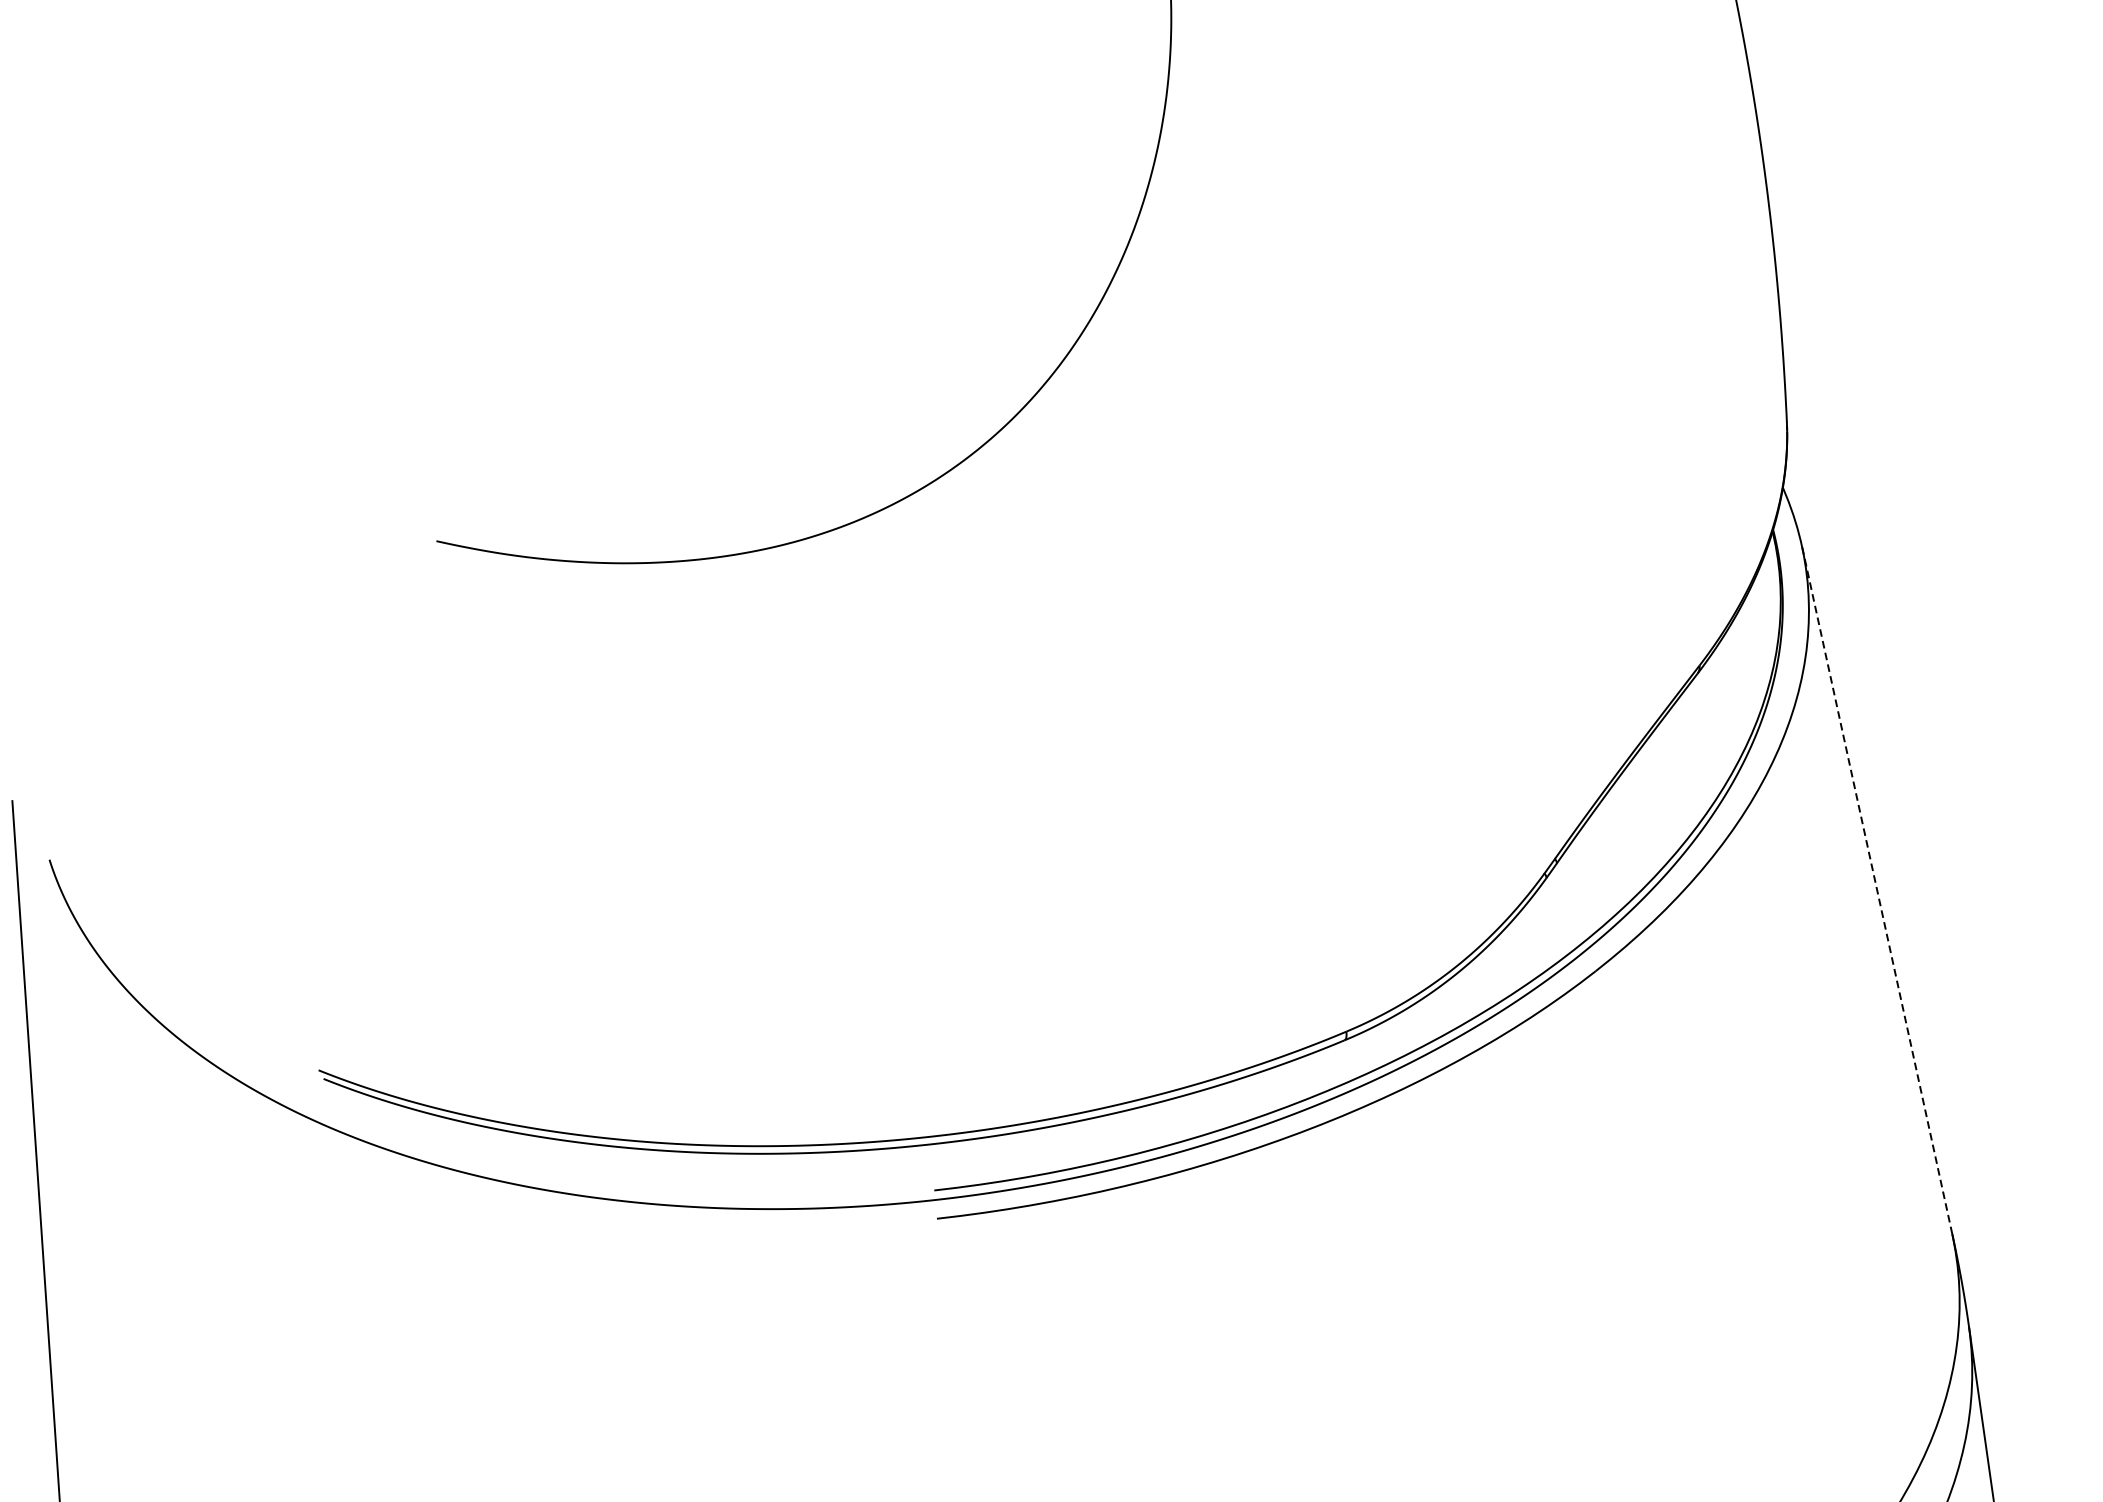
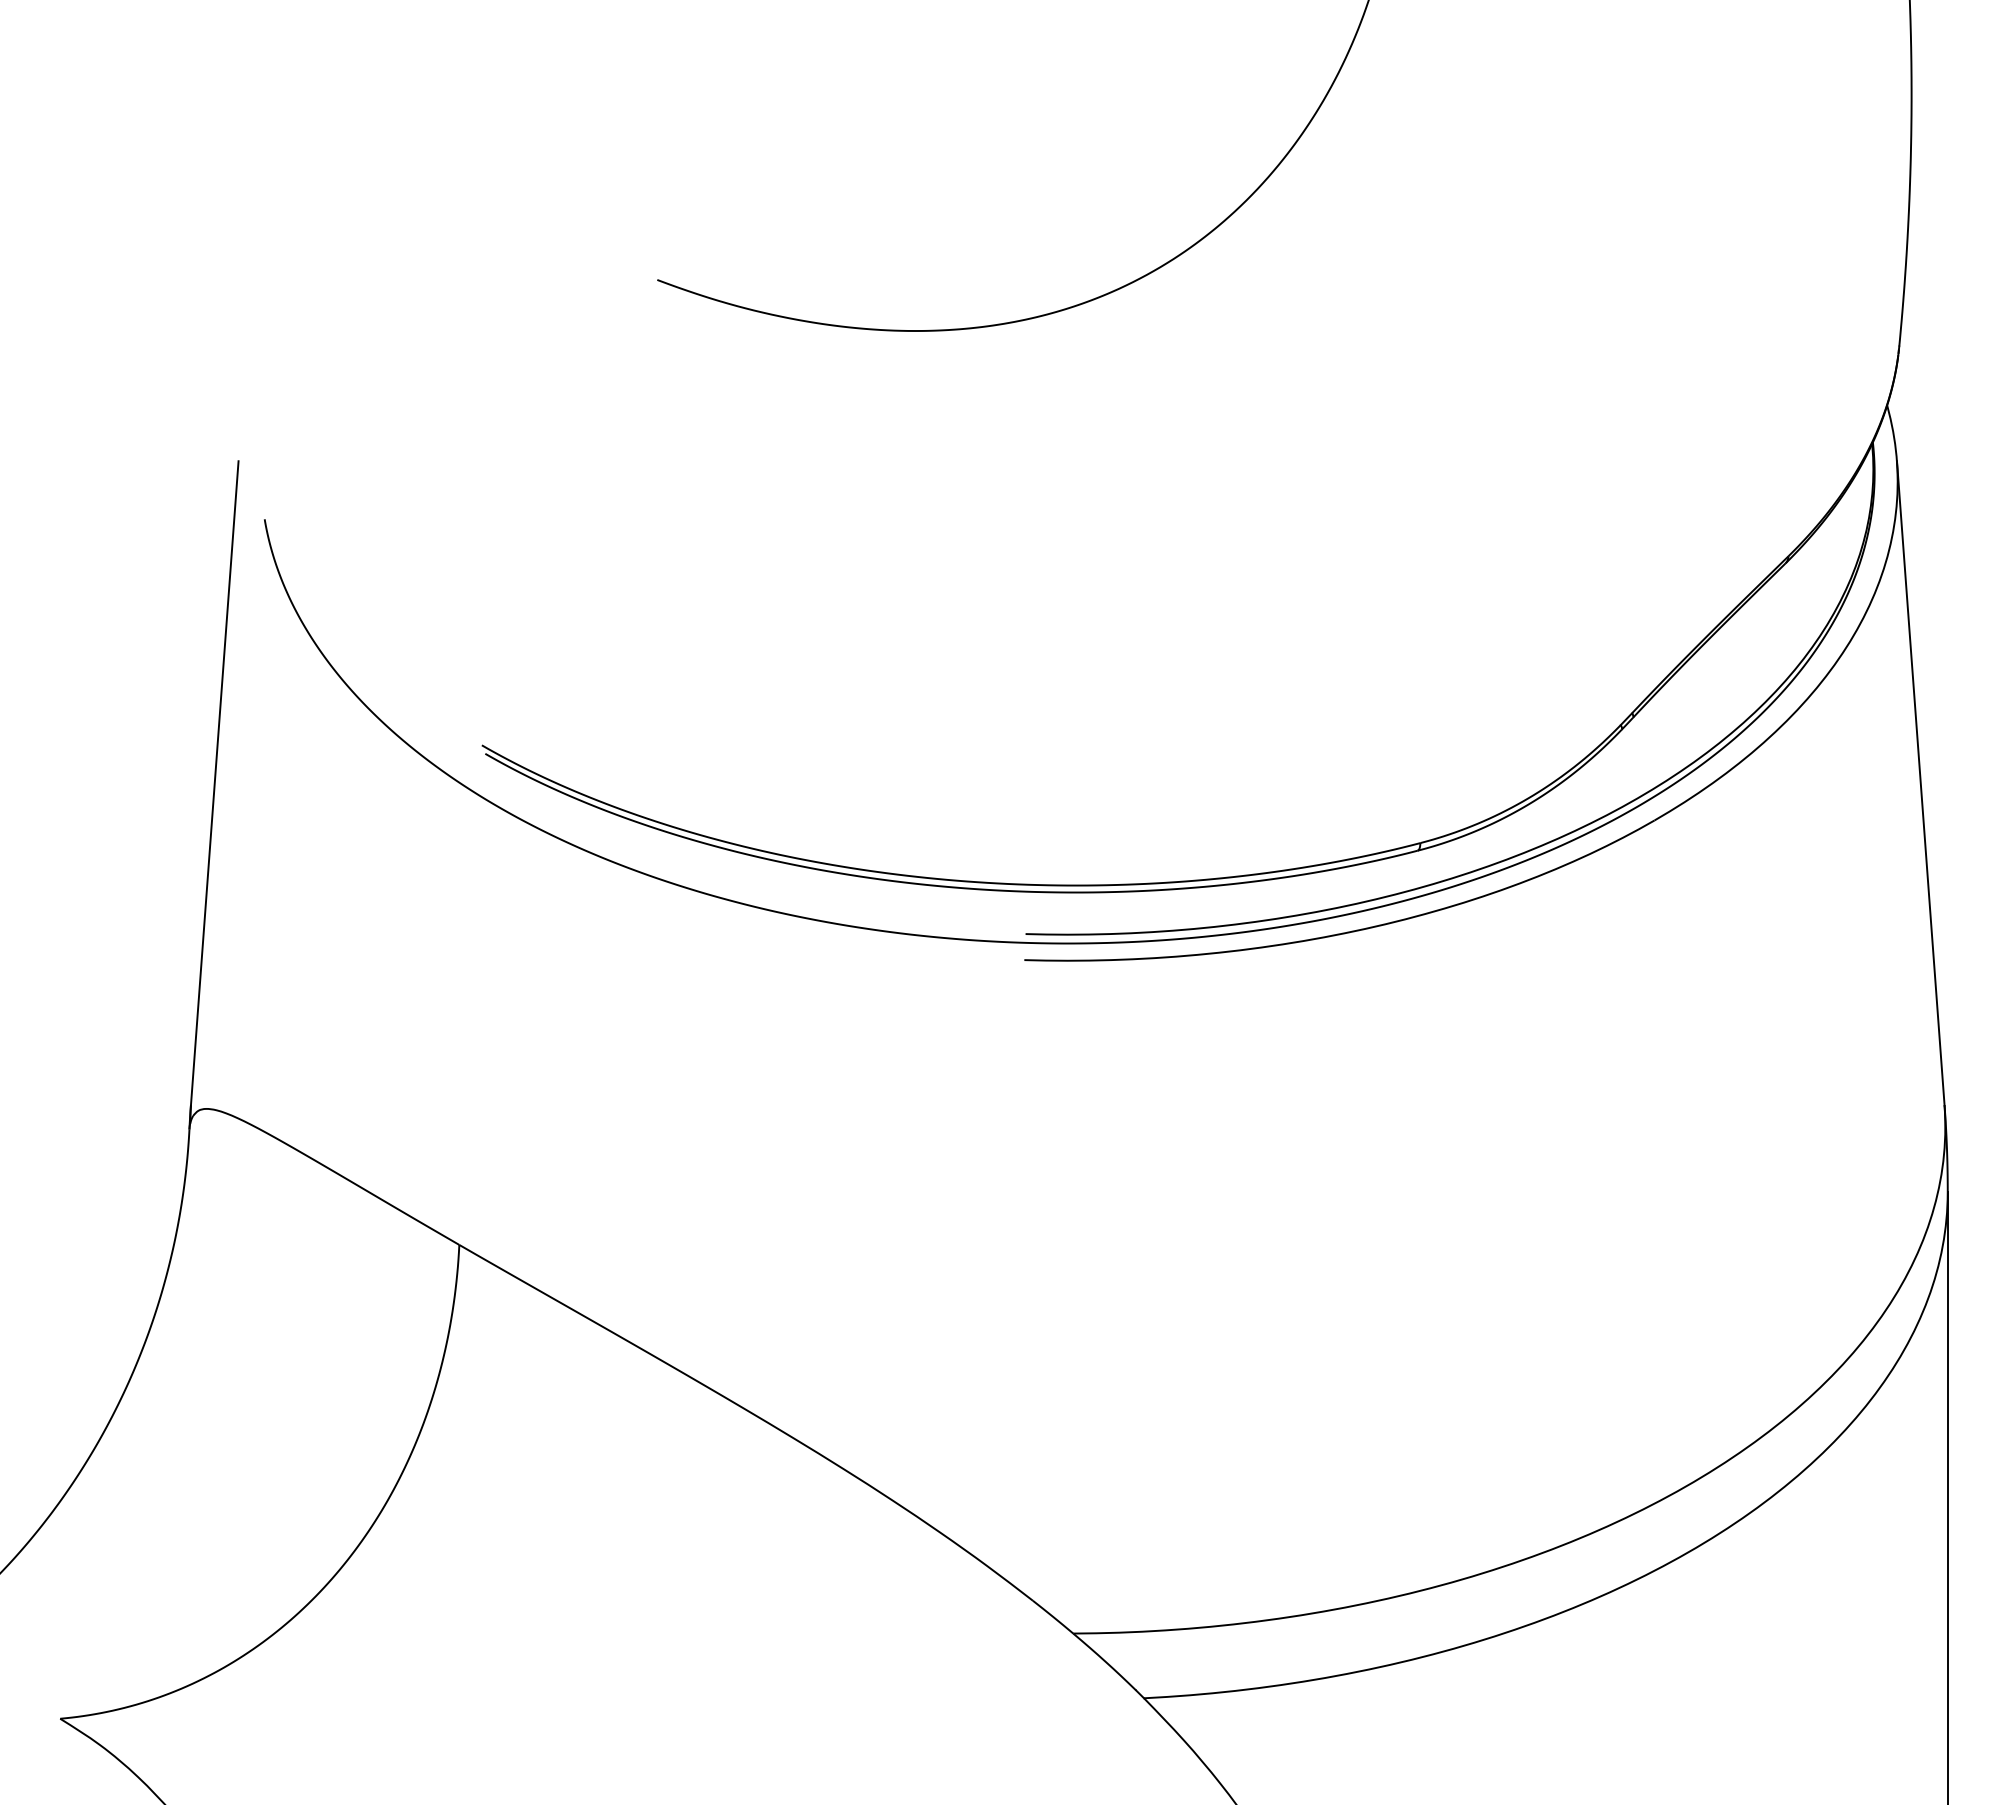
line: (1876, 890) -> (1920, 783), dashed -> solid

